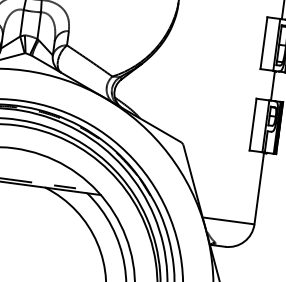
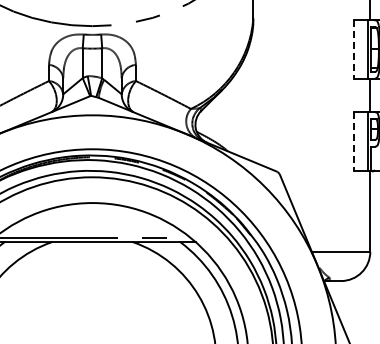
line: (264, 43) -> (354, 49), solid -> dashed
line: (253, 124) -> (354, 141), solid -> dashed

